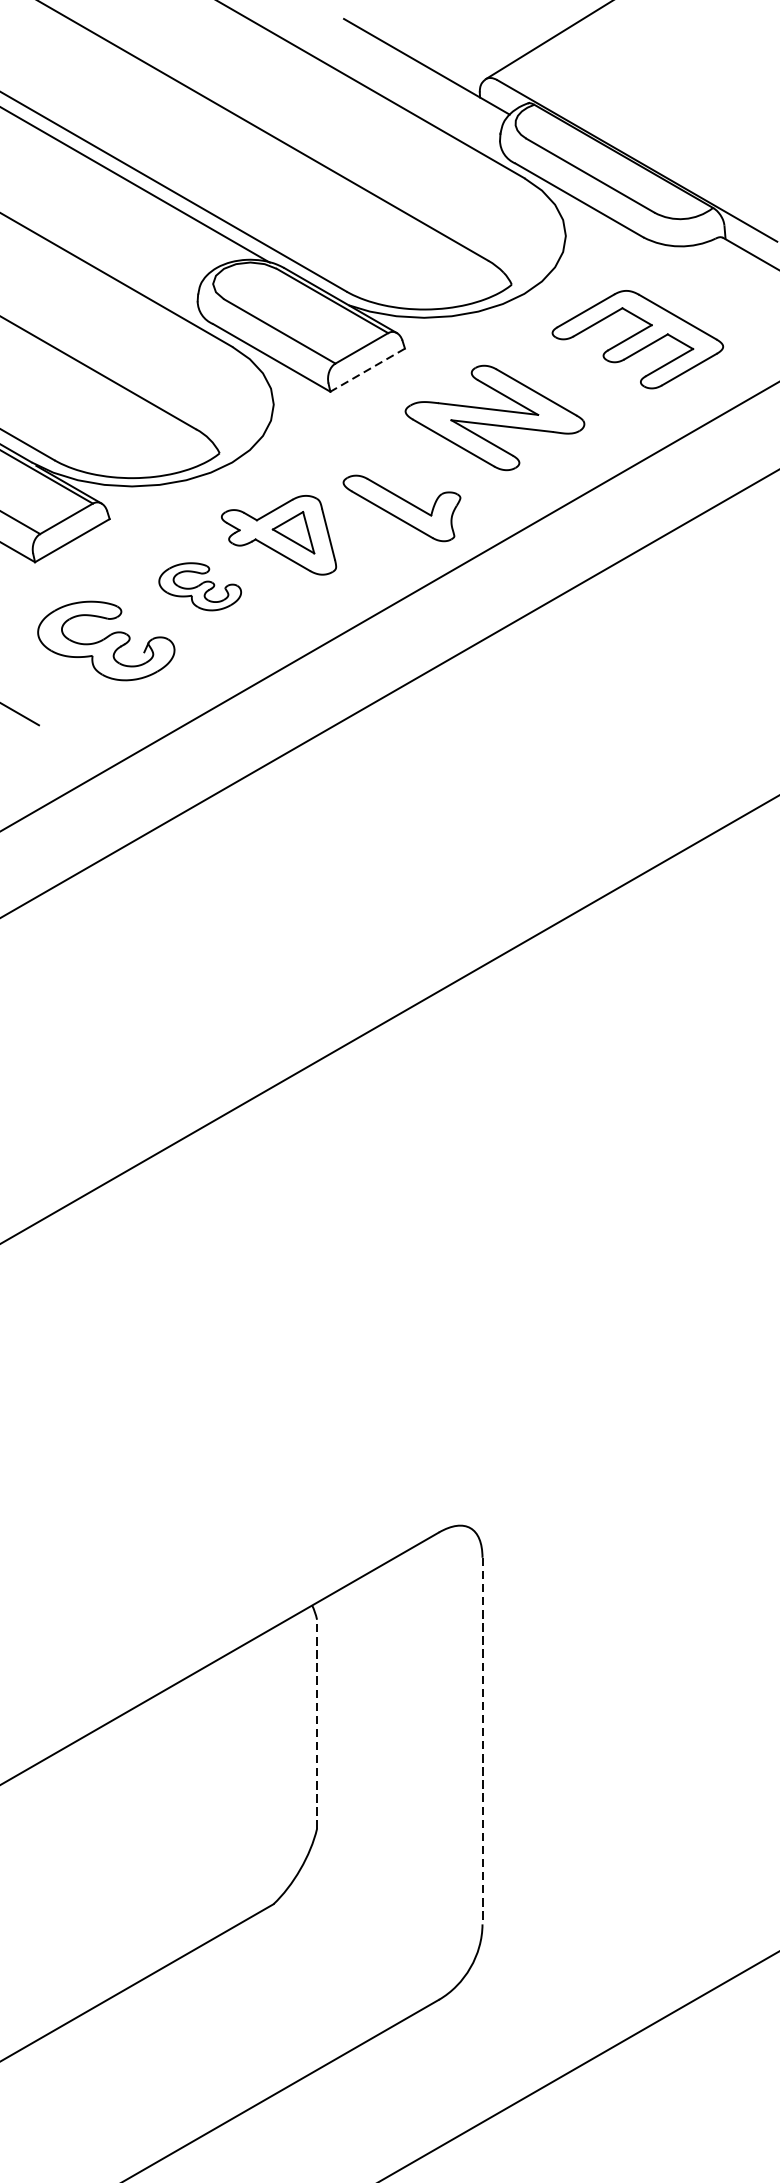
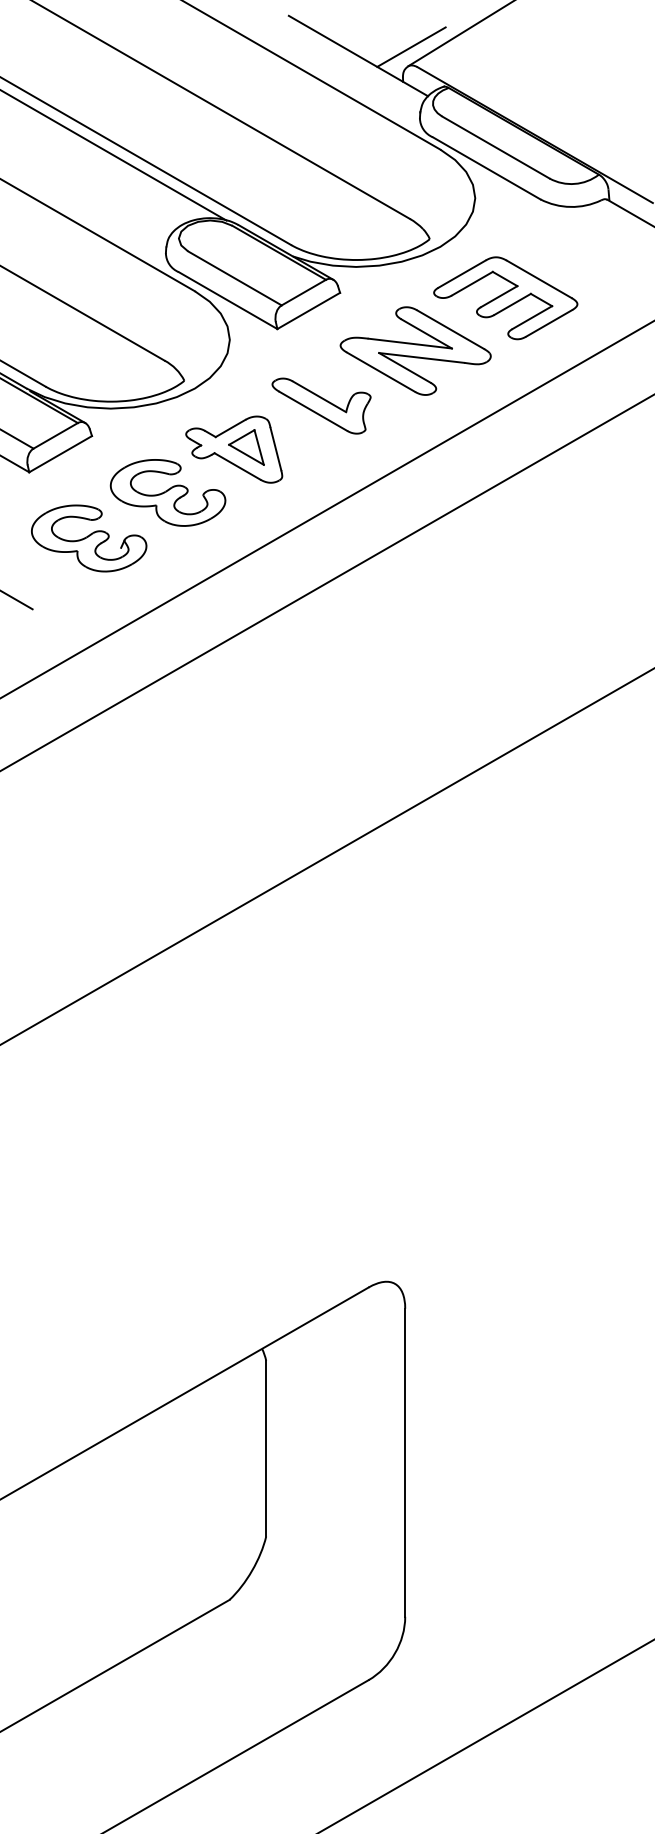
line: (489, 55) -> (411, 46), added
part: (637, 339) -> (505, 298), moved
line: (367, 370) -> (308, 311), dashed -> solid
part: (401, 507) -> (321, 405), moved
part: (199, 586) -> (167, 492), size x1.67
line: (317, 1724) -> (266, 1448), dashed -> solid
line: (482, 1741) -> (405, 1463), dashed -> solid

